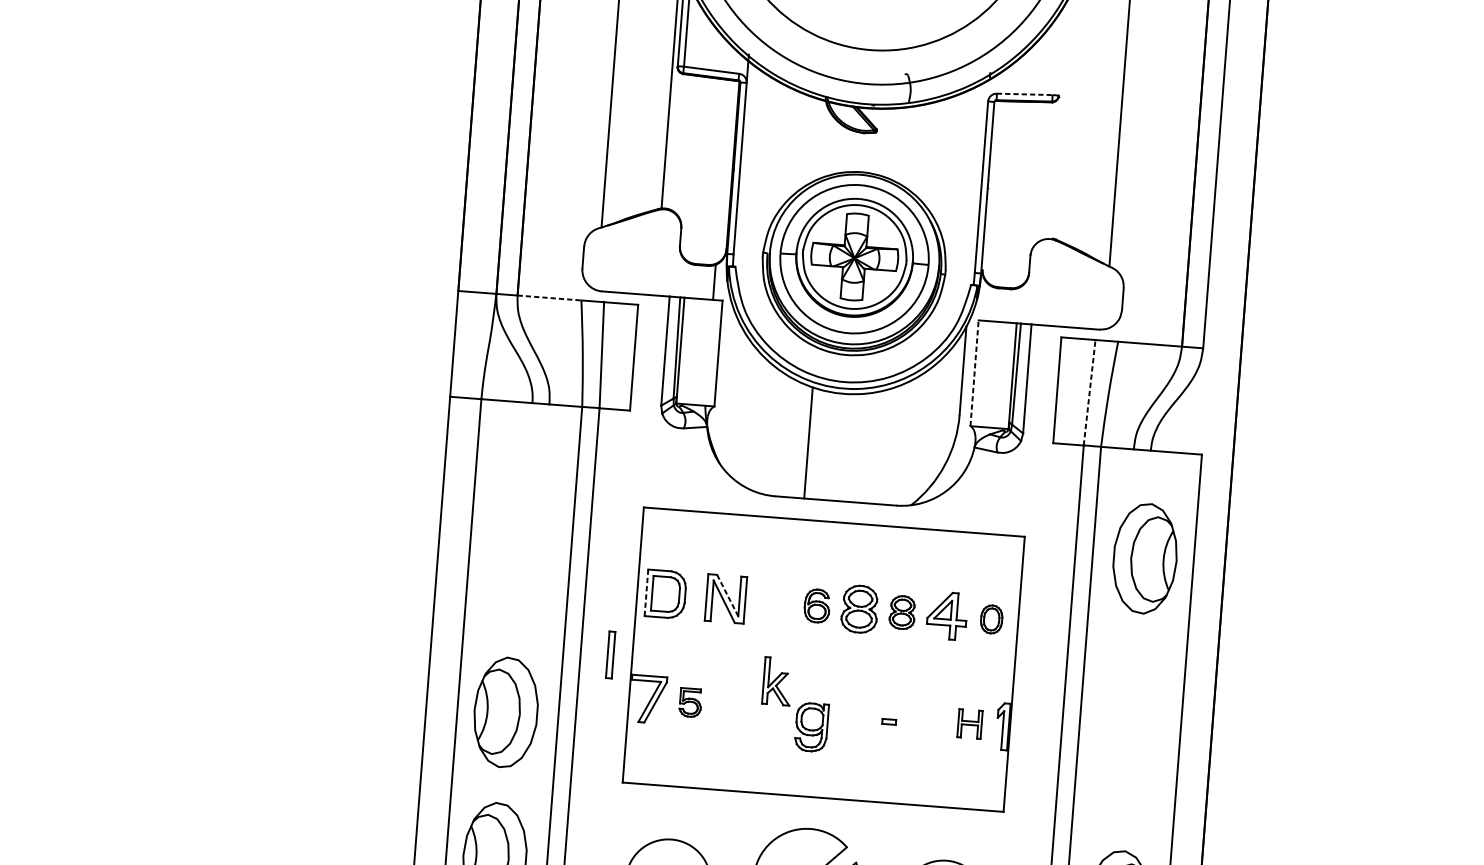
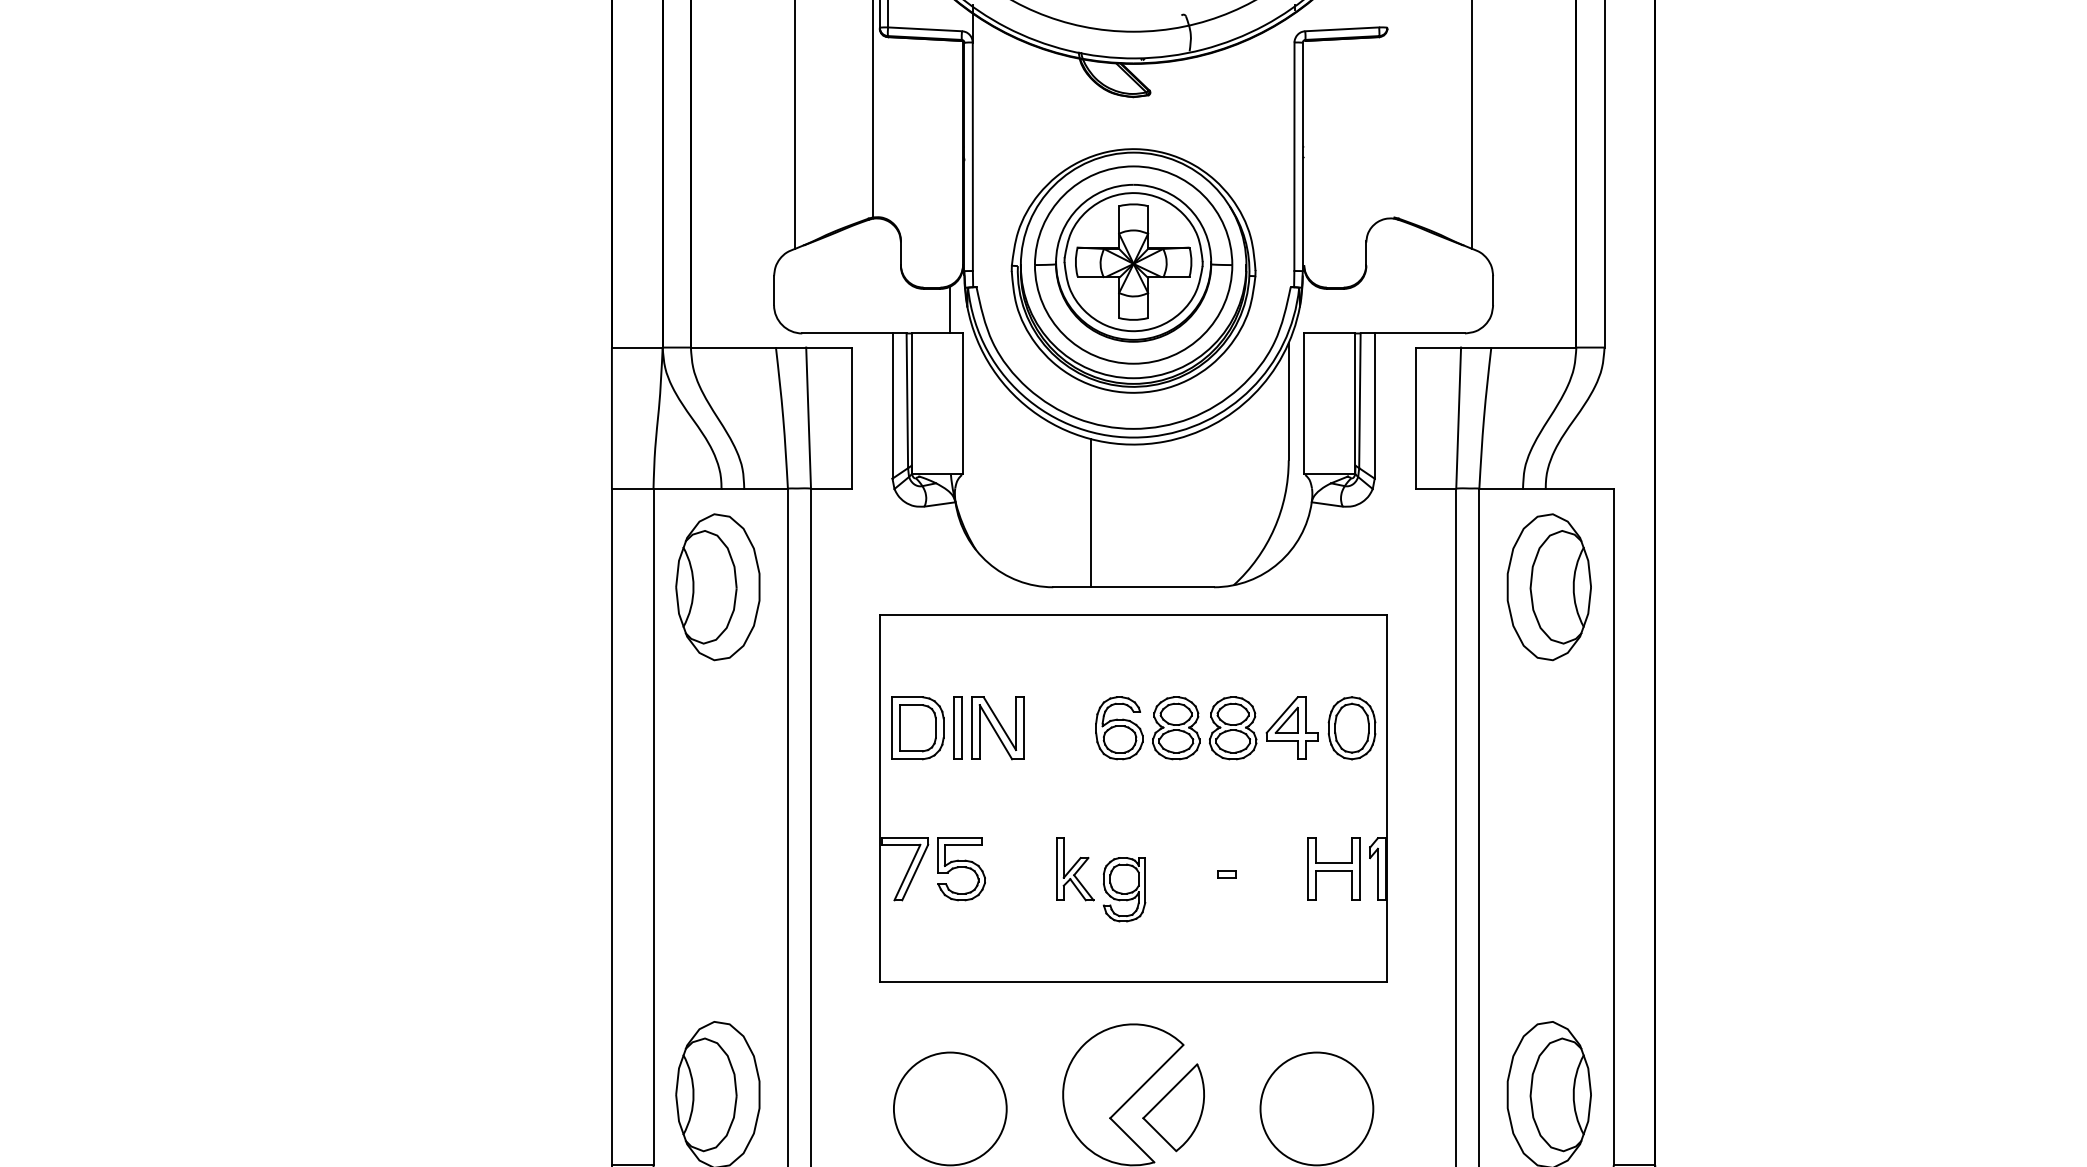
line: (1024, 94) -> (1342, 29), dashed -> solid
line: (549, 297) -> (733, 347), dashed -> solid
line: (974, 372) -> (1304, 403), dashed -> solid
line: (1089, 393) -> (1458, 418), dashed -> solid
part: (1144, 558) -> (1548, 587), moved
line: (646, 592) -> (891, 727), dashed -> solid
line: (727, 595) -> (999, 723), dashed -> solid
part: (817, 606) -> (1119, 728), size x1.43
part: (901, 612) -> (1232, 728), size x1.43
part: (991, 619) -> (1351, 728), size x1.67
part: (610, 654) -> (957, 727), moved
part: (777, 681) -> (1075, 869), moved
part: (690, 702) -> (961, 869), size x1.67
part: (505, 712) -> (717, 587), moved
part: (969, 723) -> (1333, 868), size x1.67

